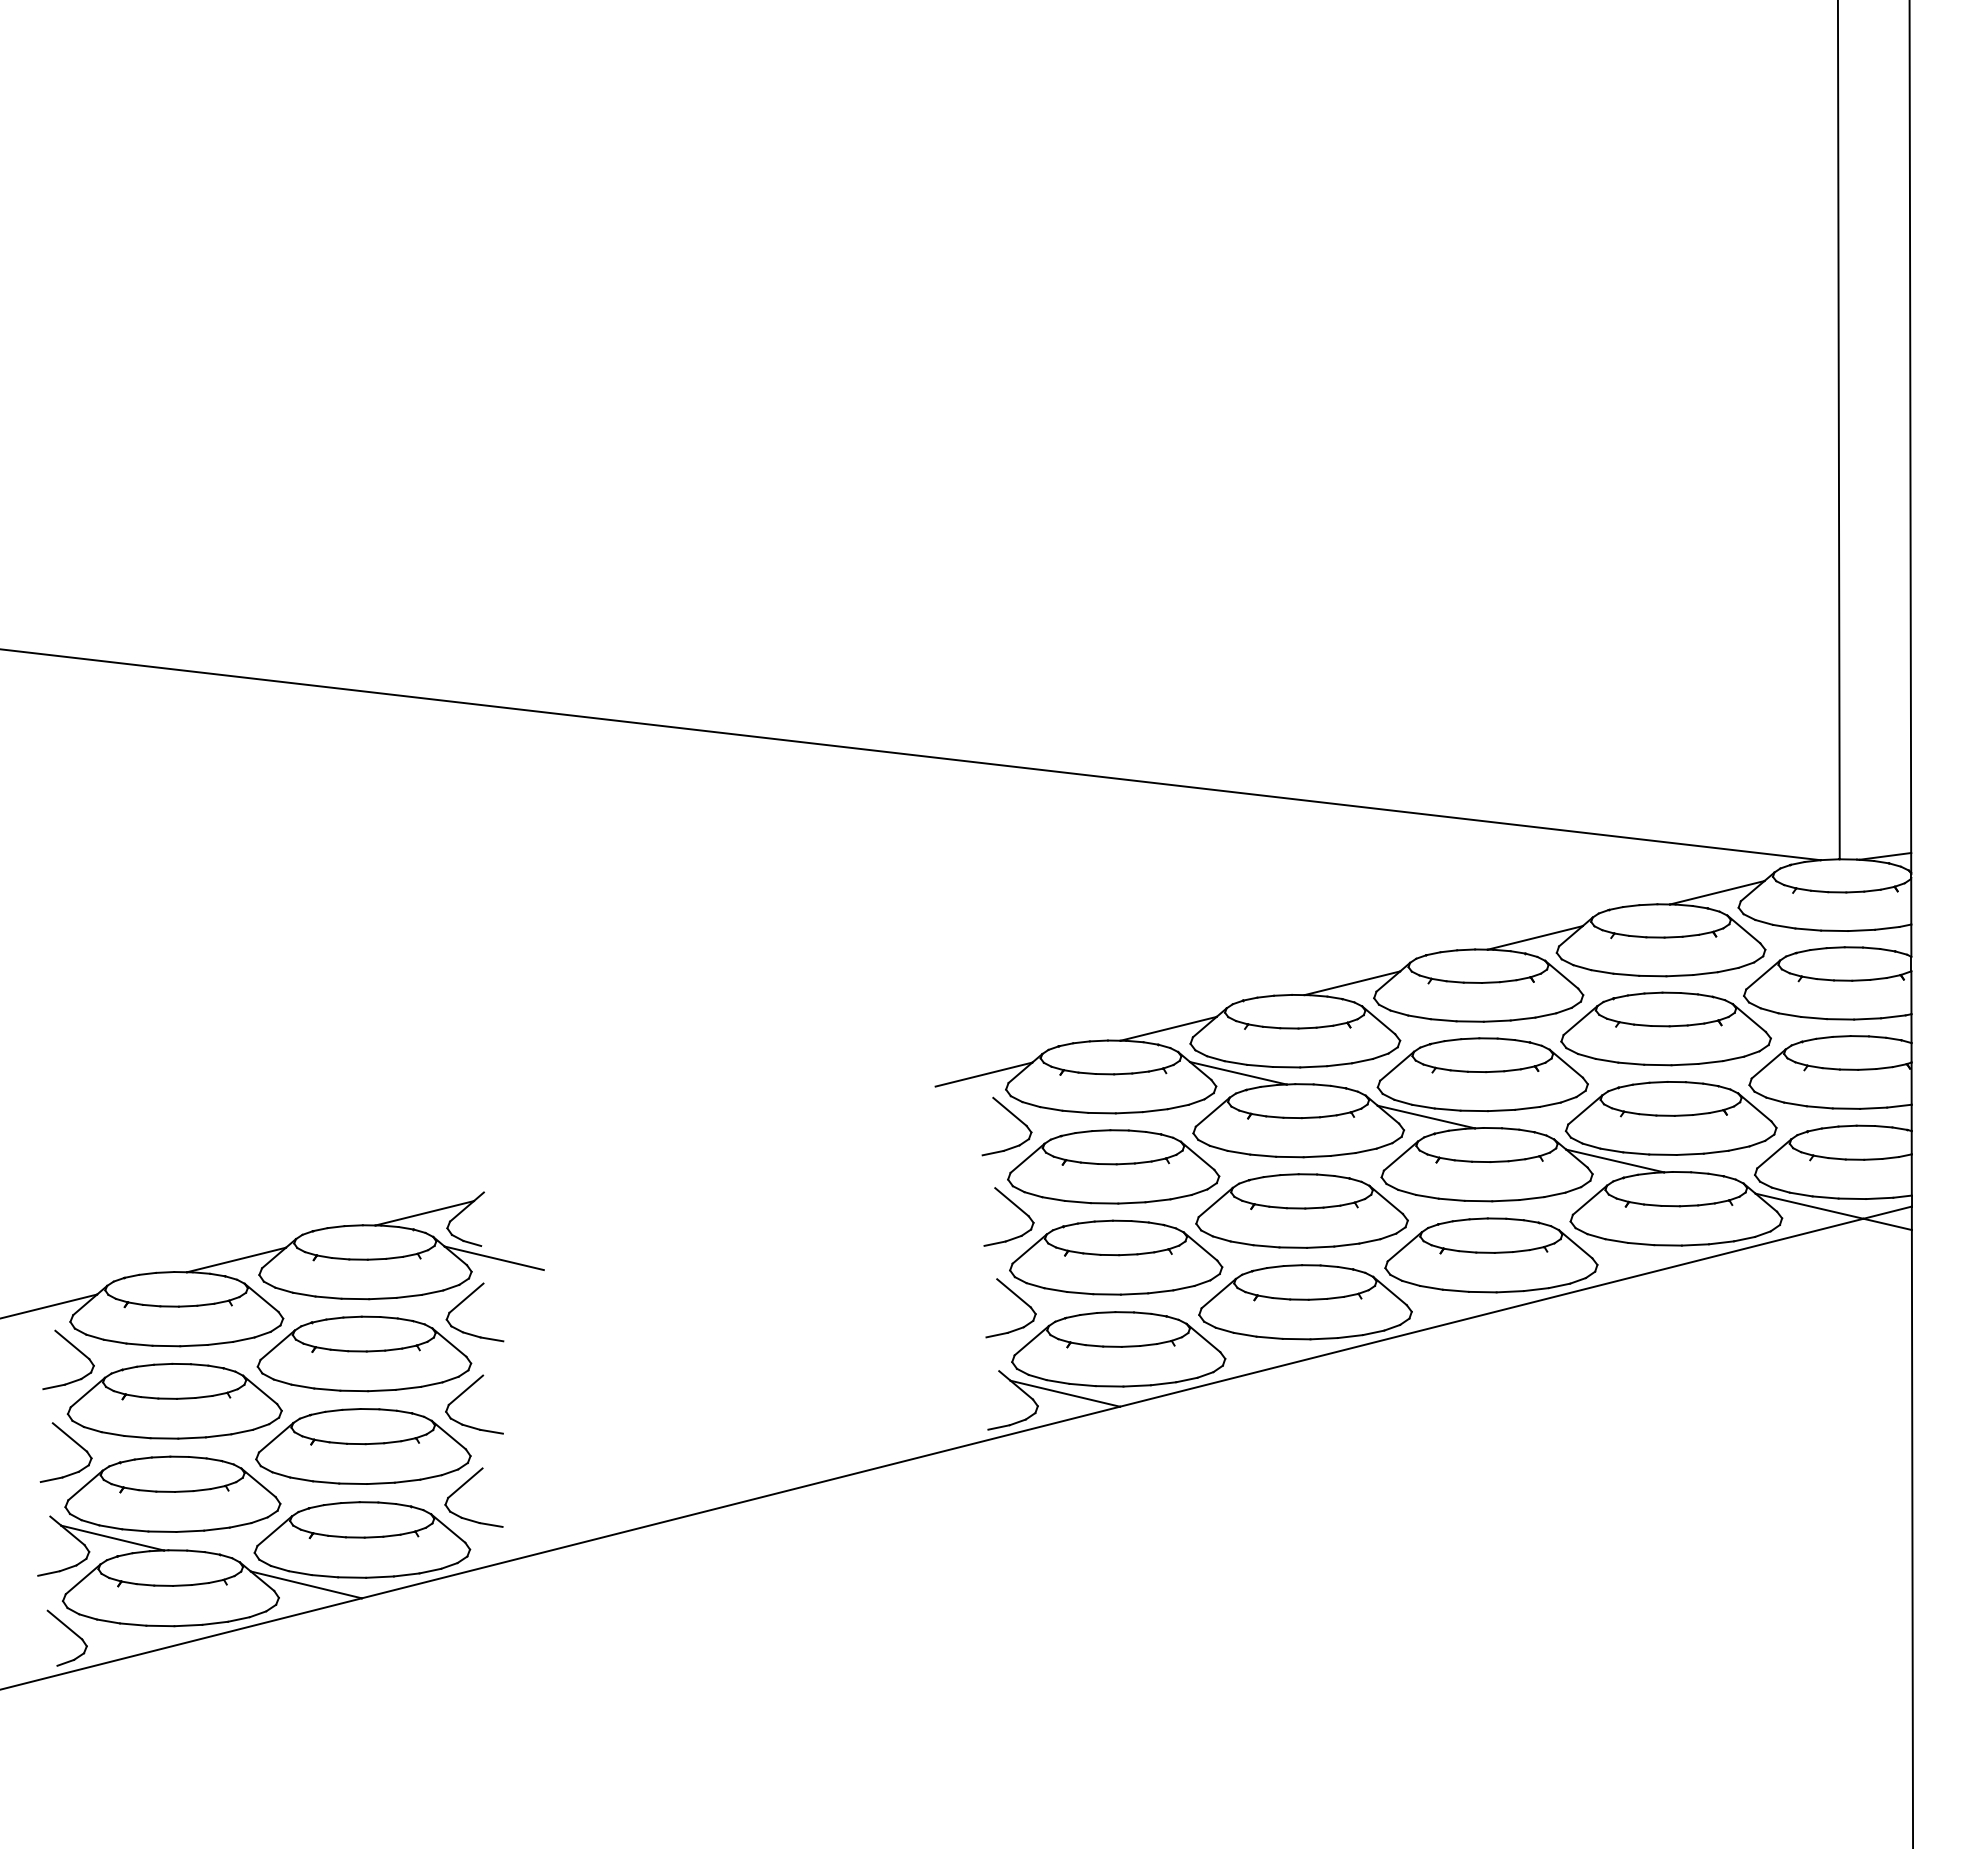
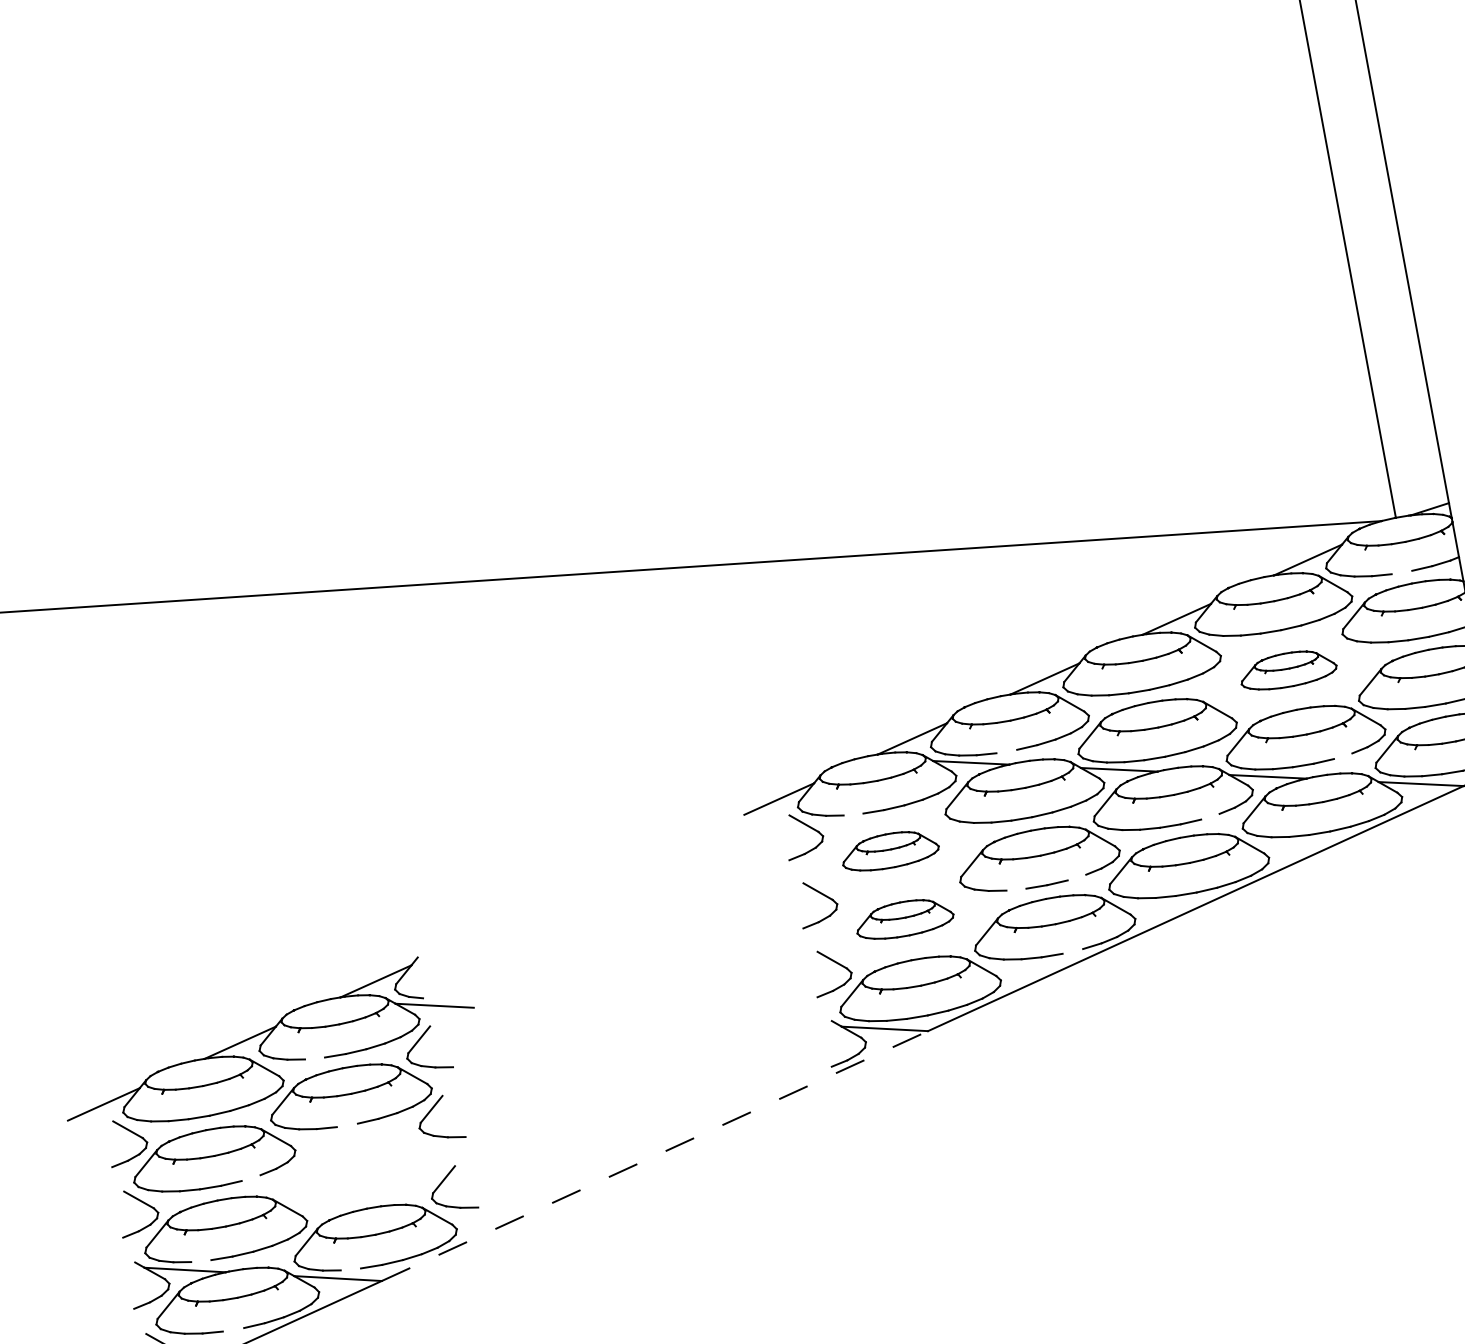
line: (1834, 930) -> (1401, 572), removed
part: (1665, 1028) -> (1287, 669), size x0.6
line: (1286, 1067) -> (1006, 751), removed
line: (1075, 1111) -> (853, 814), removed
line: (1715, 1151) -> (1342, 755), removed
part: (1113, 1166) -> (889, 850), size x0.6
line: (1531, 1198) -> (1210, 816), removed
line: (1346, 1244) -> (1076, 877), removed
line: (1266, 1246) -> (1016, 889), removed
part: (1116, 1257) -> (904, 918), size x0.6
line: (328, 1297) -> (314, 1058), removed
line: (1323, 1338) -> (1072, 951), removed
line: (354, 1390) -> (347, 1125), removed
line: (218, 1435) -> (250, 1177), removed
part: (363, 1446) -> (362, 1166), removed
line: (740, 1502) -> (654, 1156), solid -> dashed
line: (135, 1530) -> (201, 1261), removed
line: (324, 1576) -> (350, 1269), removed
line: (160, 1625) -> (233, 1329), removed

